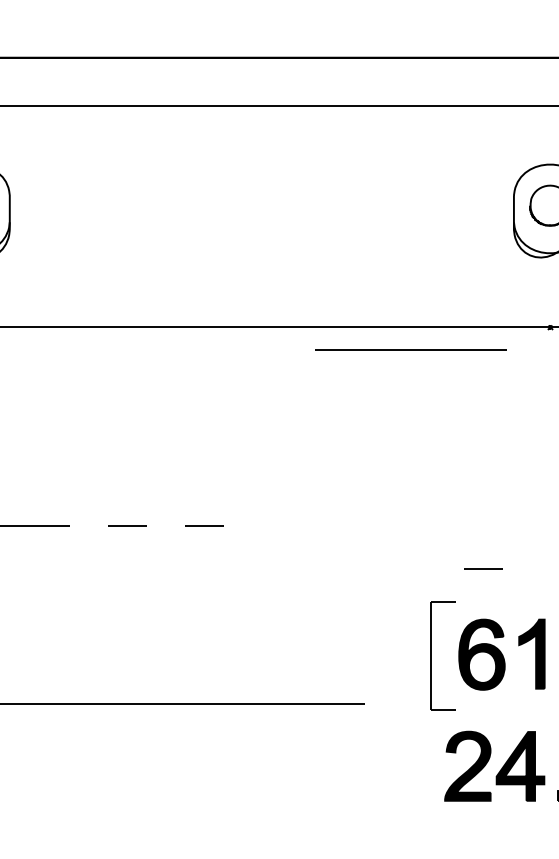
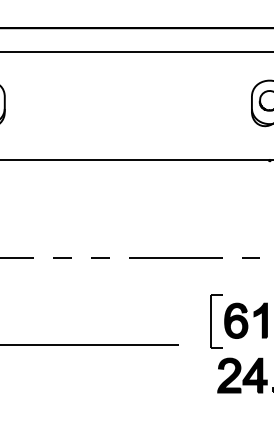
line: (411, 349) -> (175, 257), moved
line: (482, 568) -> (250, 257), moved

